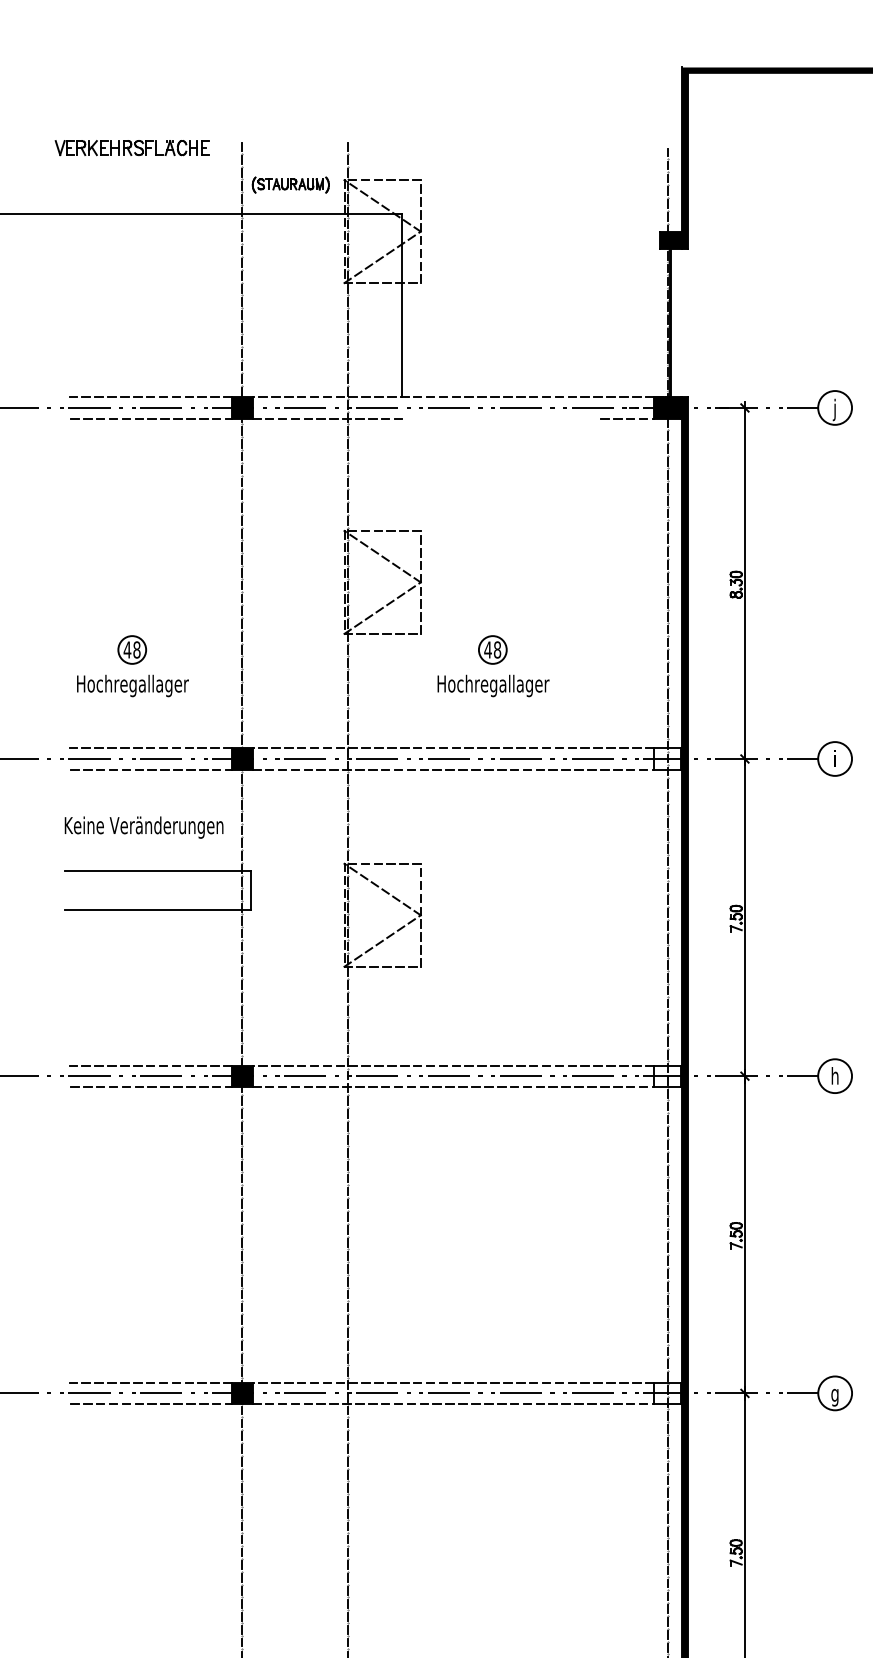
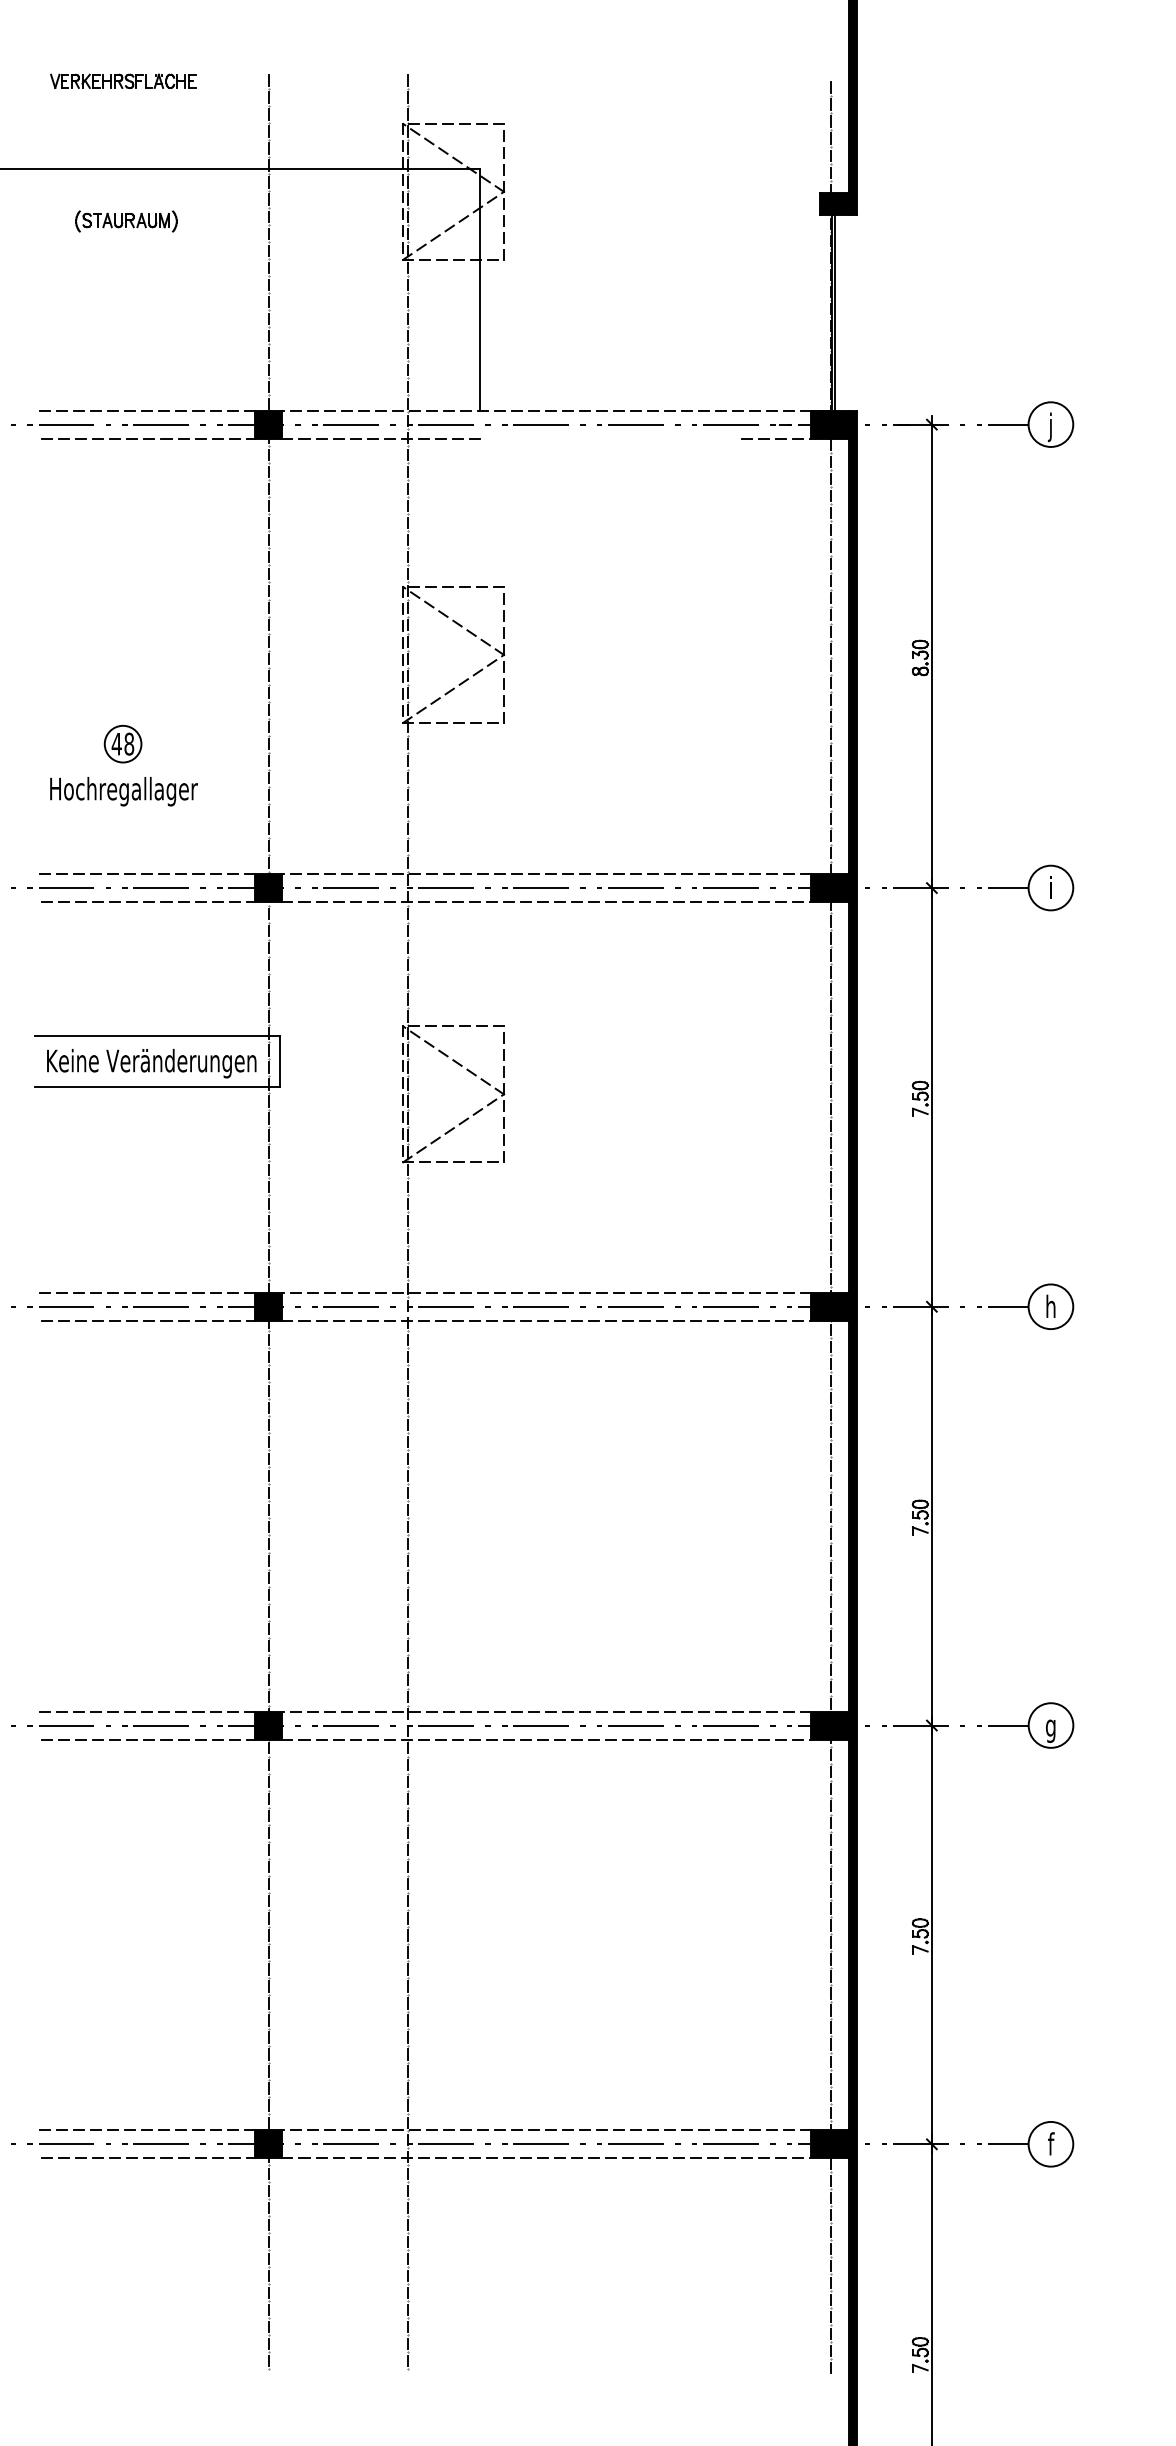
part: (132, 147) -> (123, 80), size x0.71
part: (290, 185) -> (126, 221), moved
part: (493, 666) -> (599, 765), removed
fill: (667, 759) -> (829, 888), added
text: (143, 827) -> (151, 1063), moved
fill: (667, 1075) -> (829, 1306), added
fill: (667, 1393) -> (829, 1725), added

